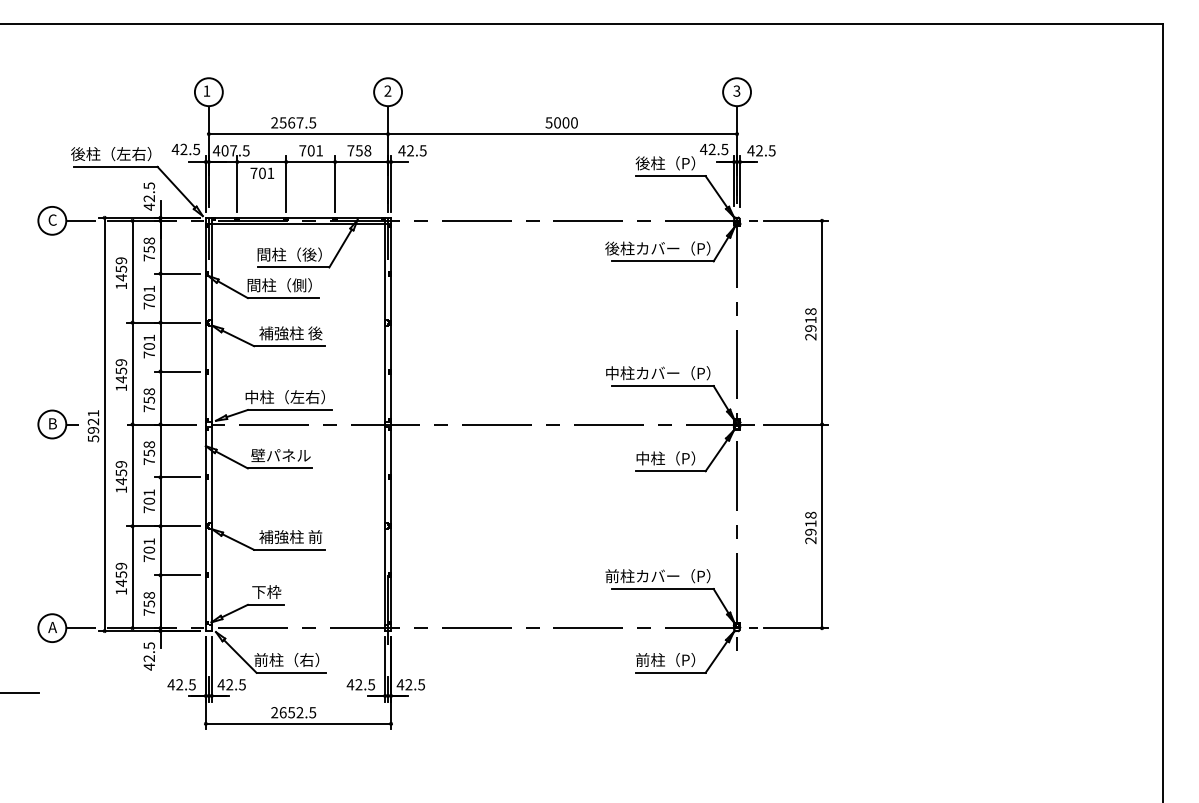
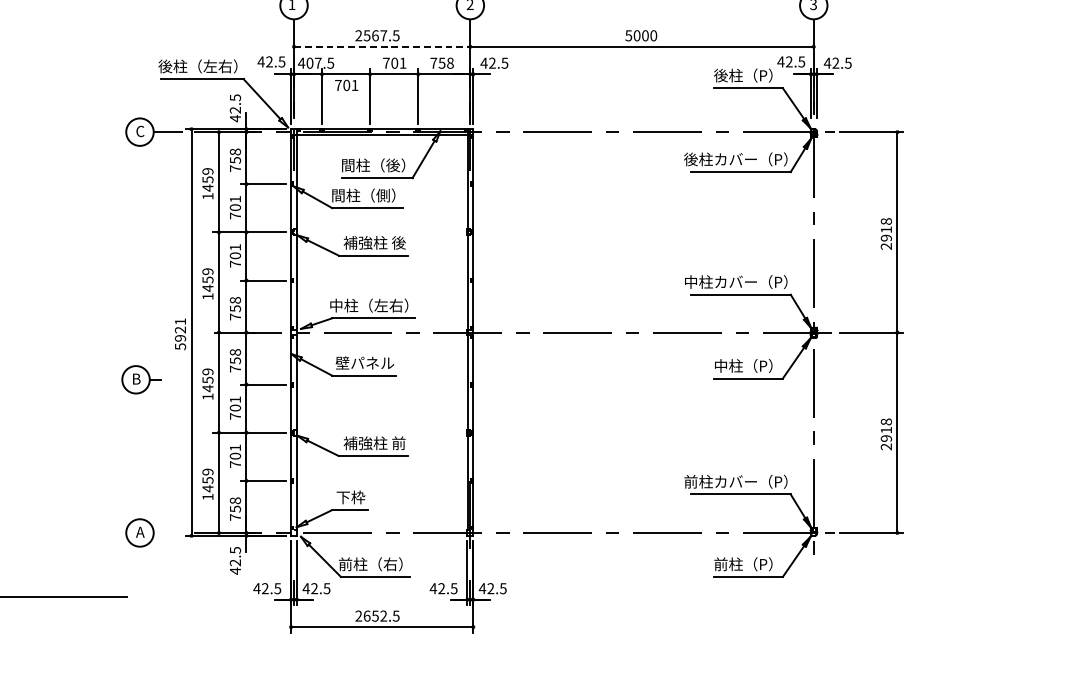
line: (298, 134) -> (382, 47), solid -> dashed
part: (57, 424) -> (141, 379), moved
line: (80, 628) -> (167, 533), removed

